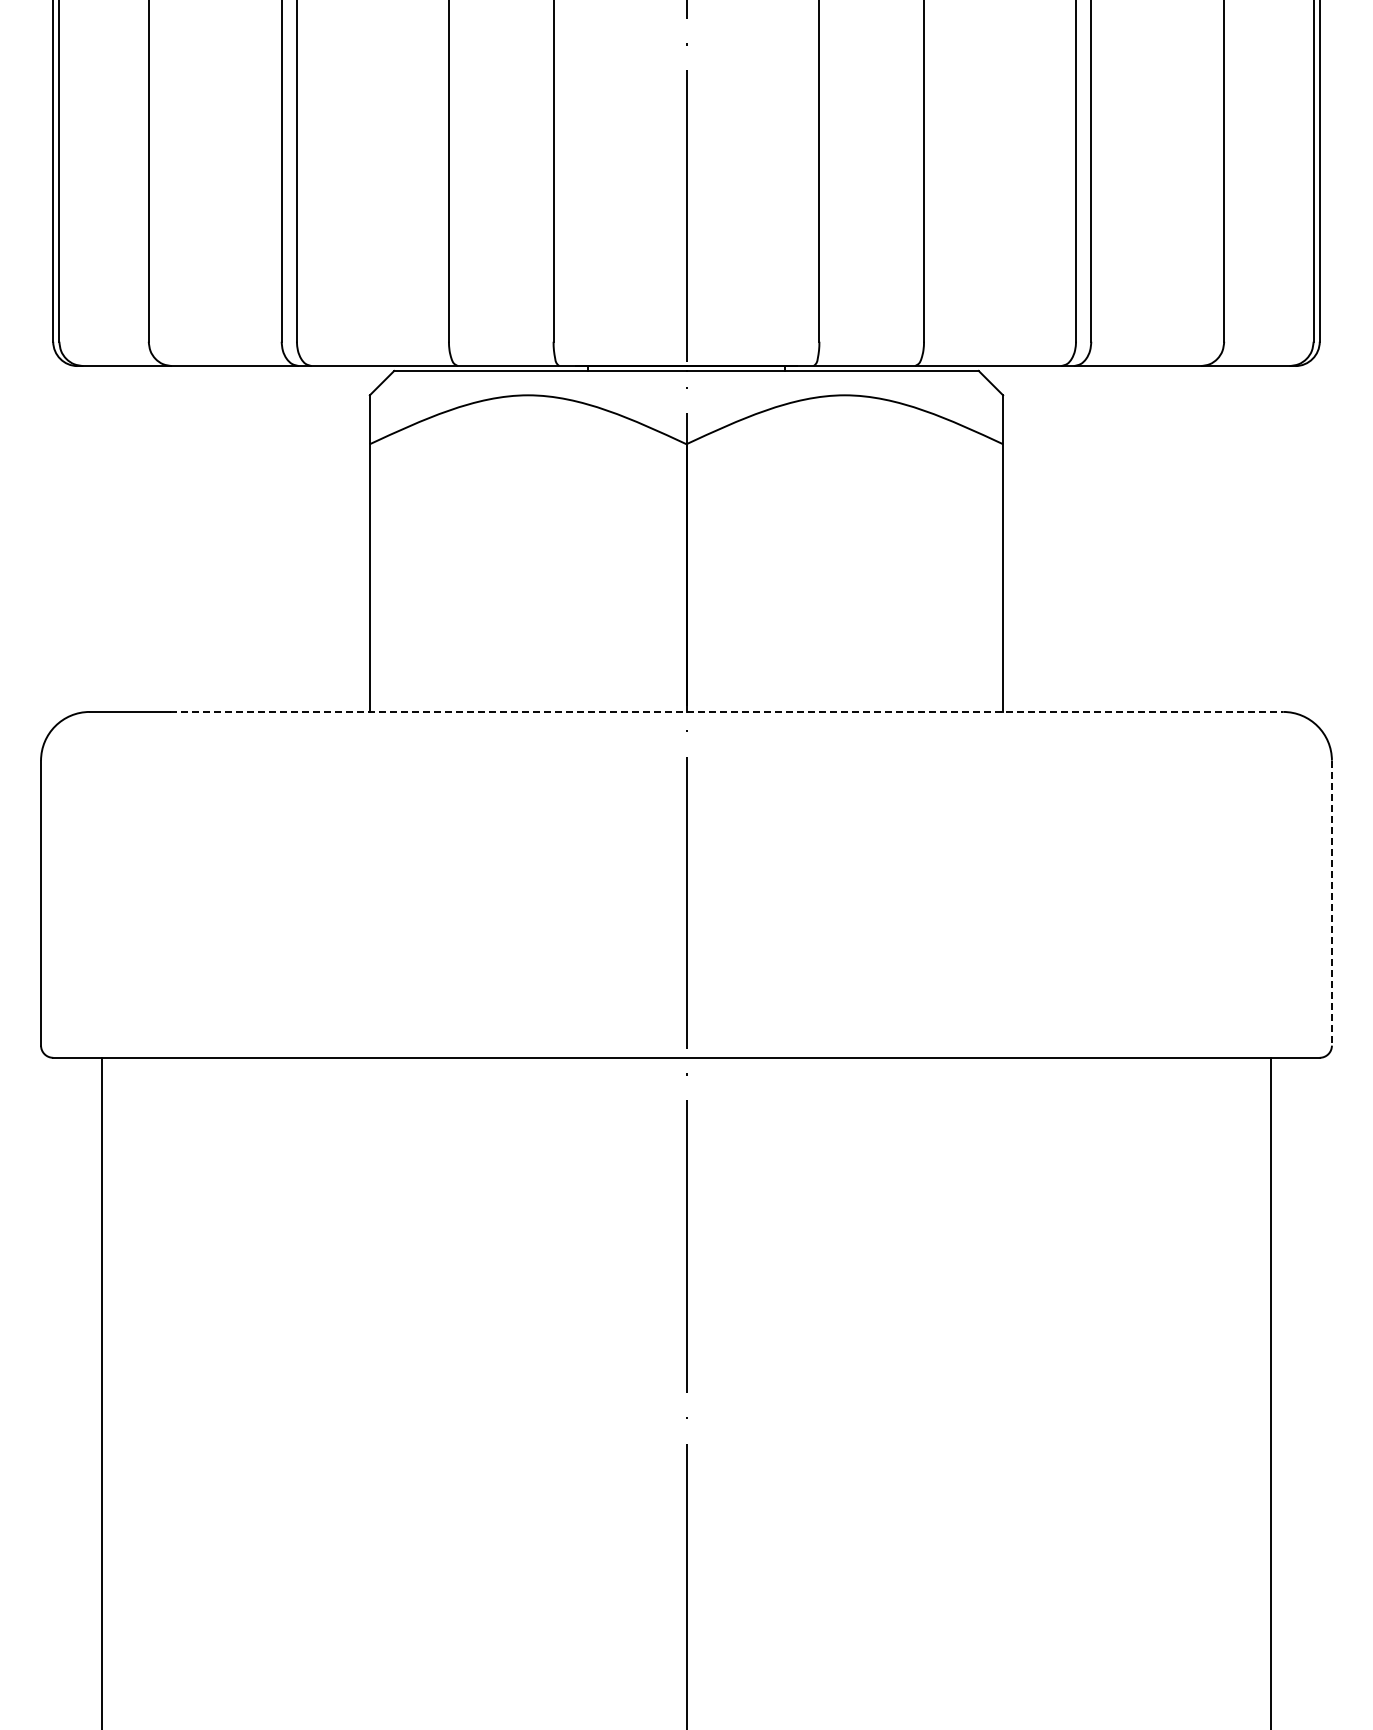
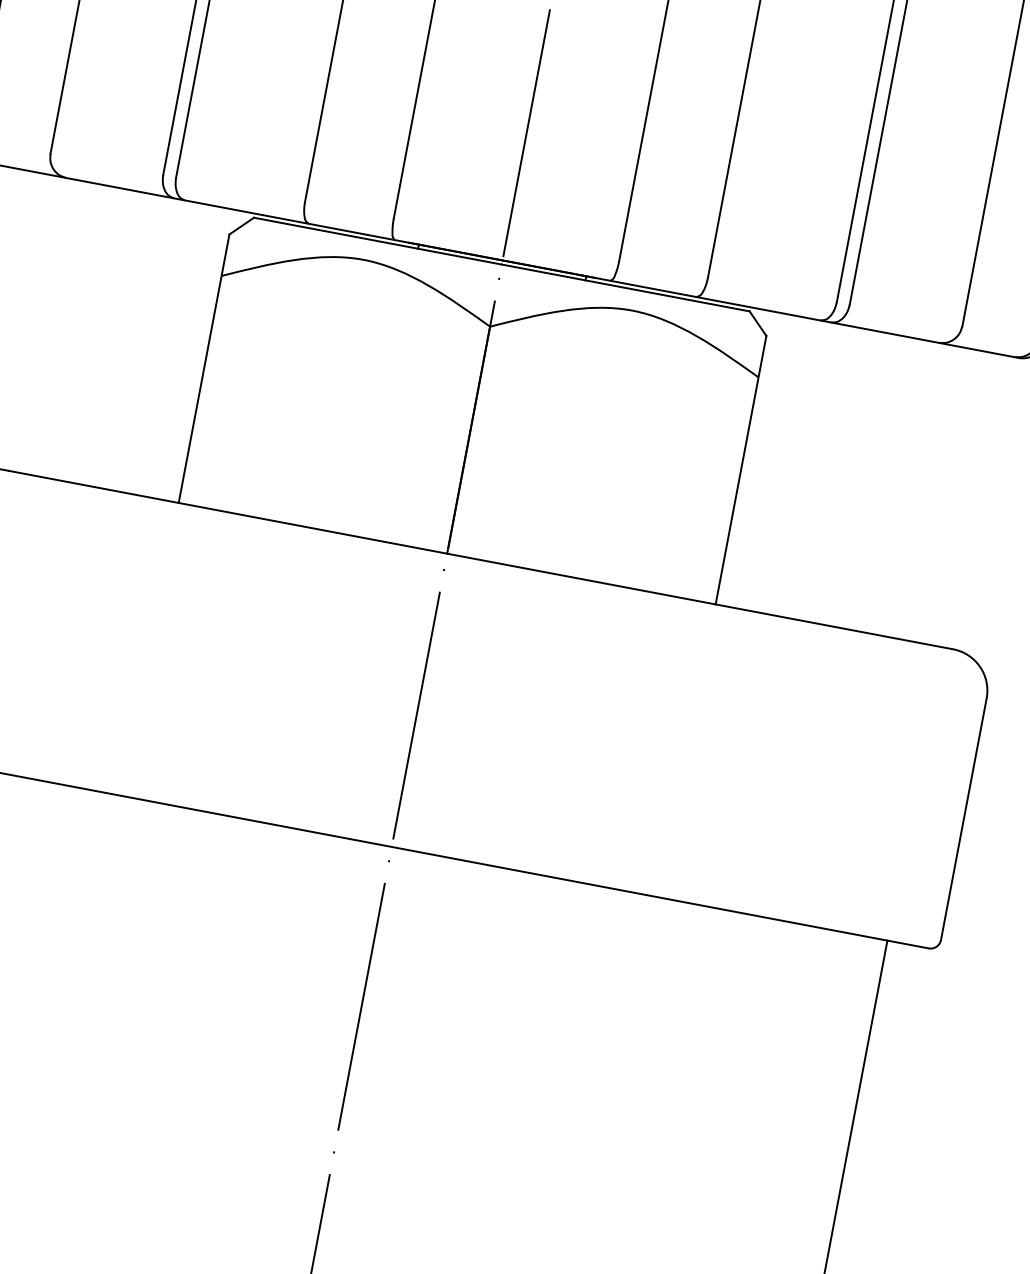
line: (726, 711) -> (481, 559), dashed -> solid
line: (1331, 903) -> (963, 819), dashed -> solid

